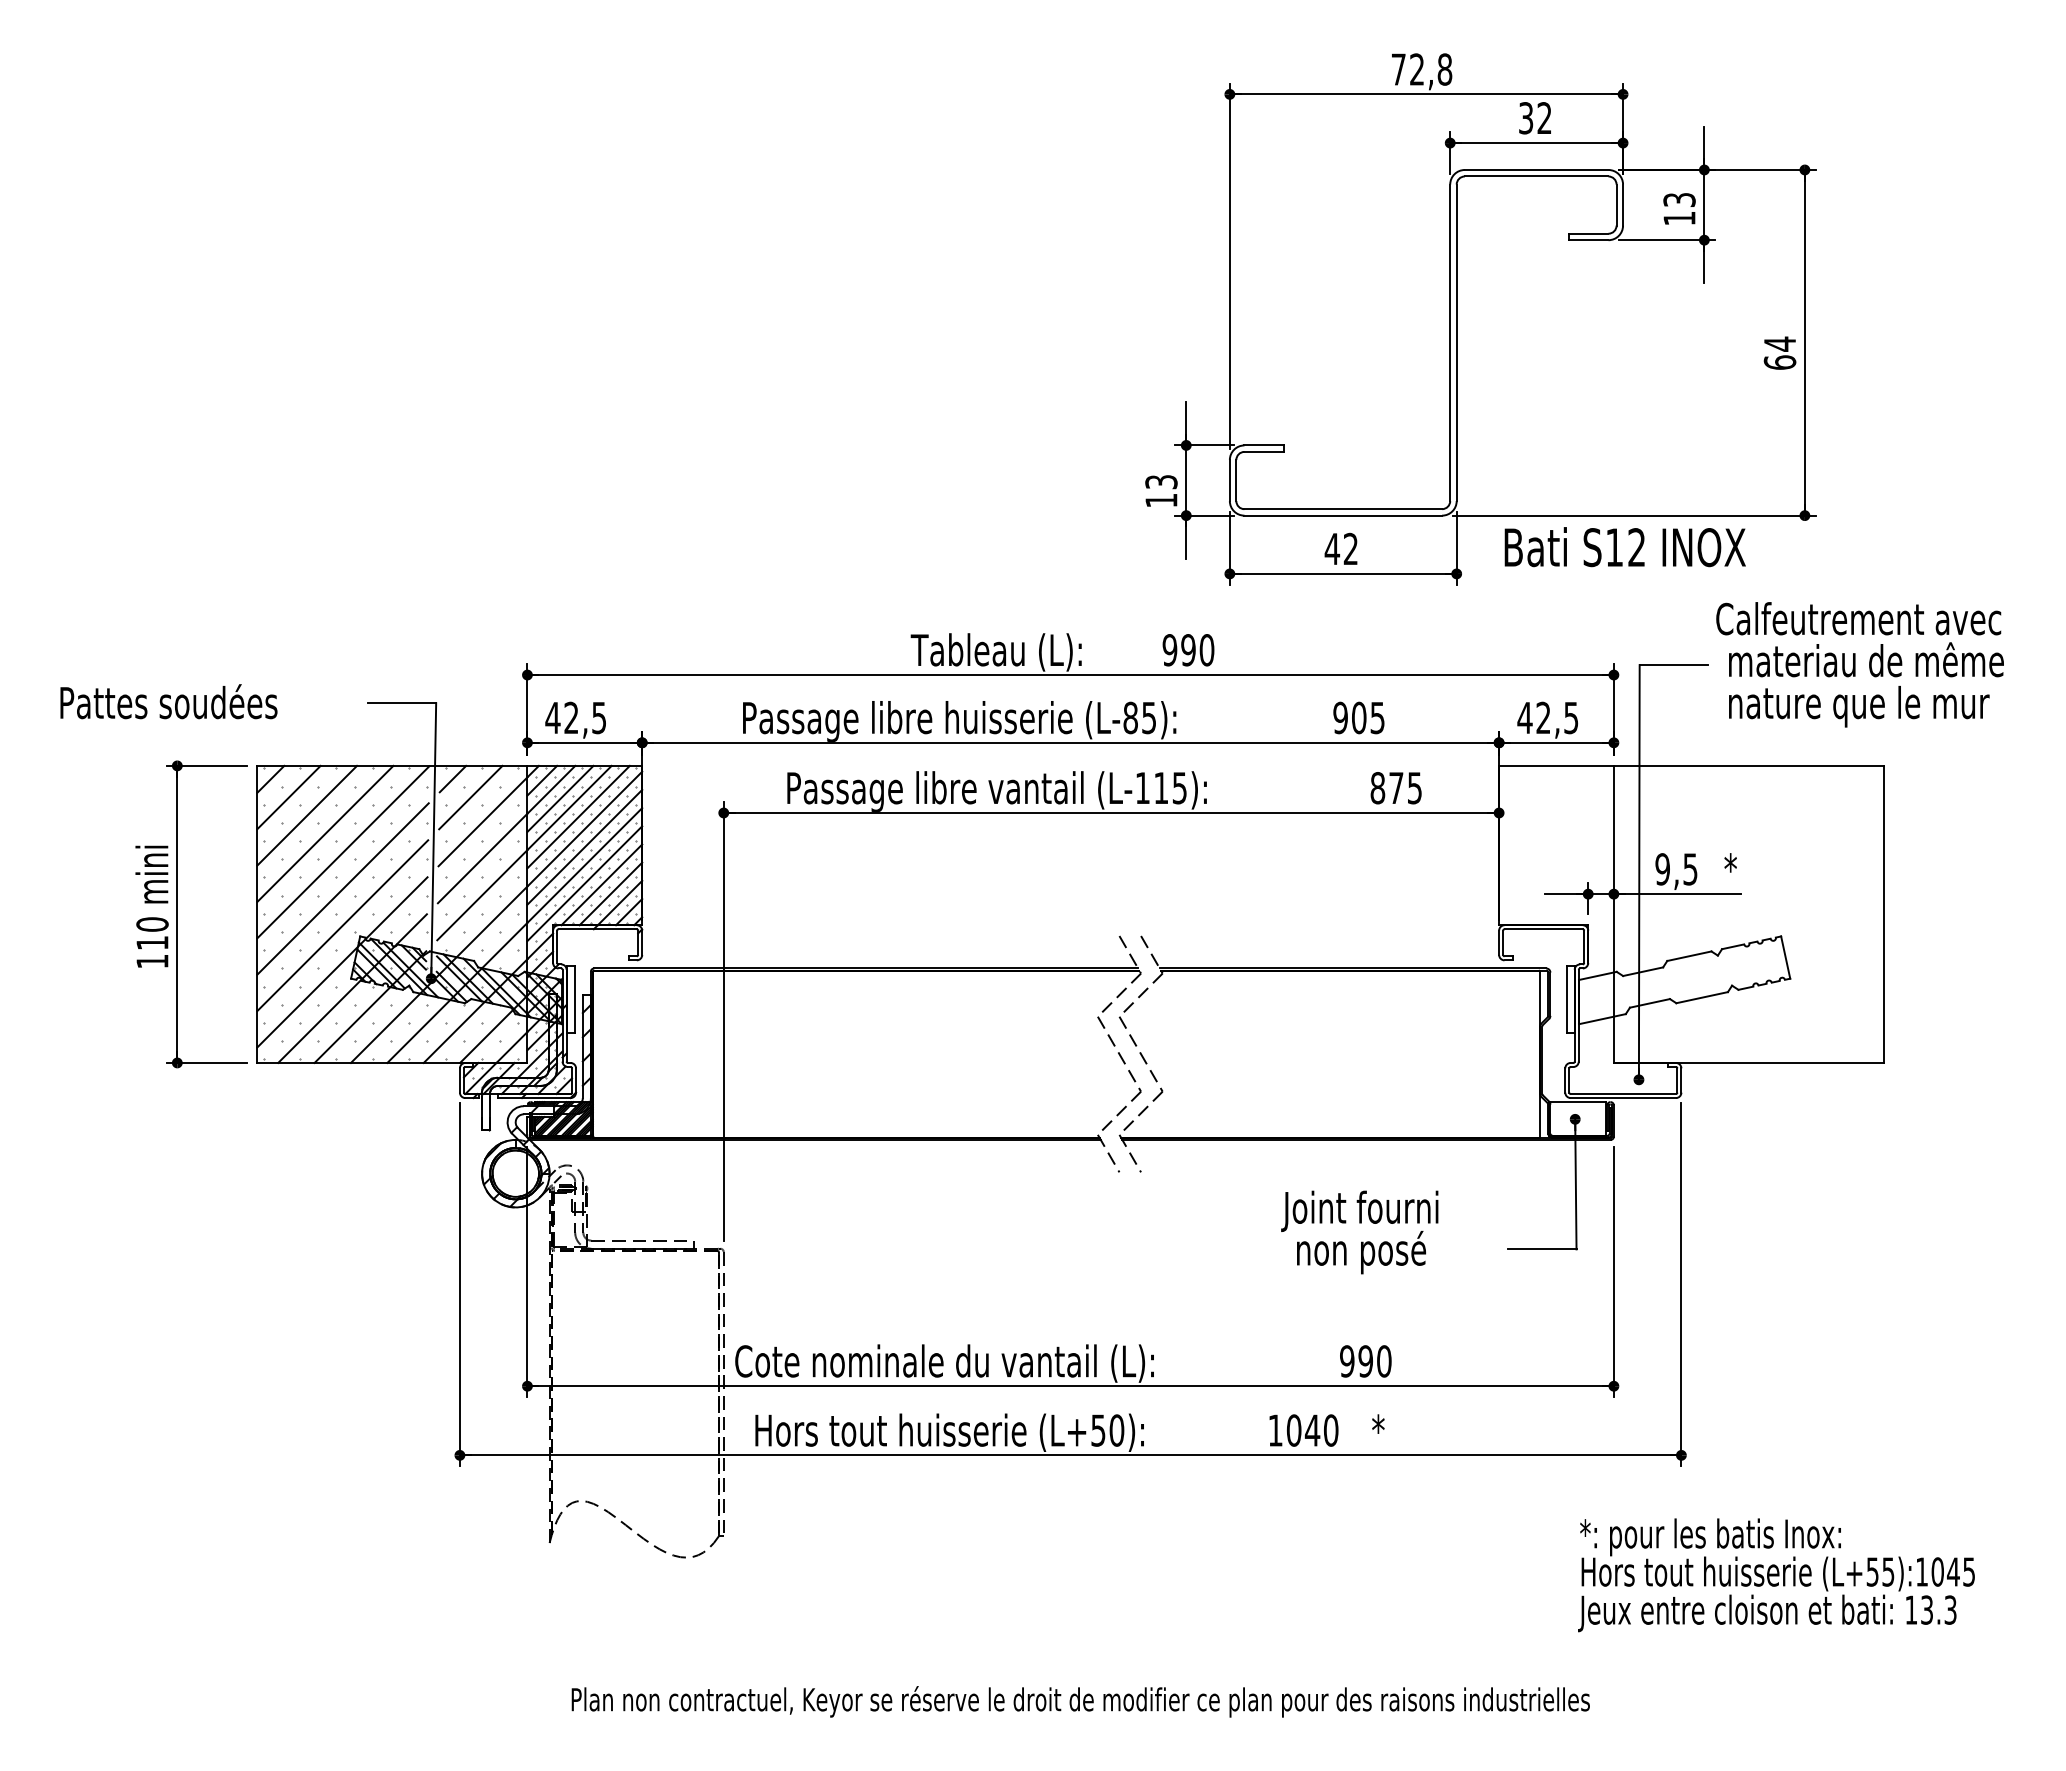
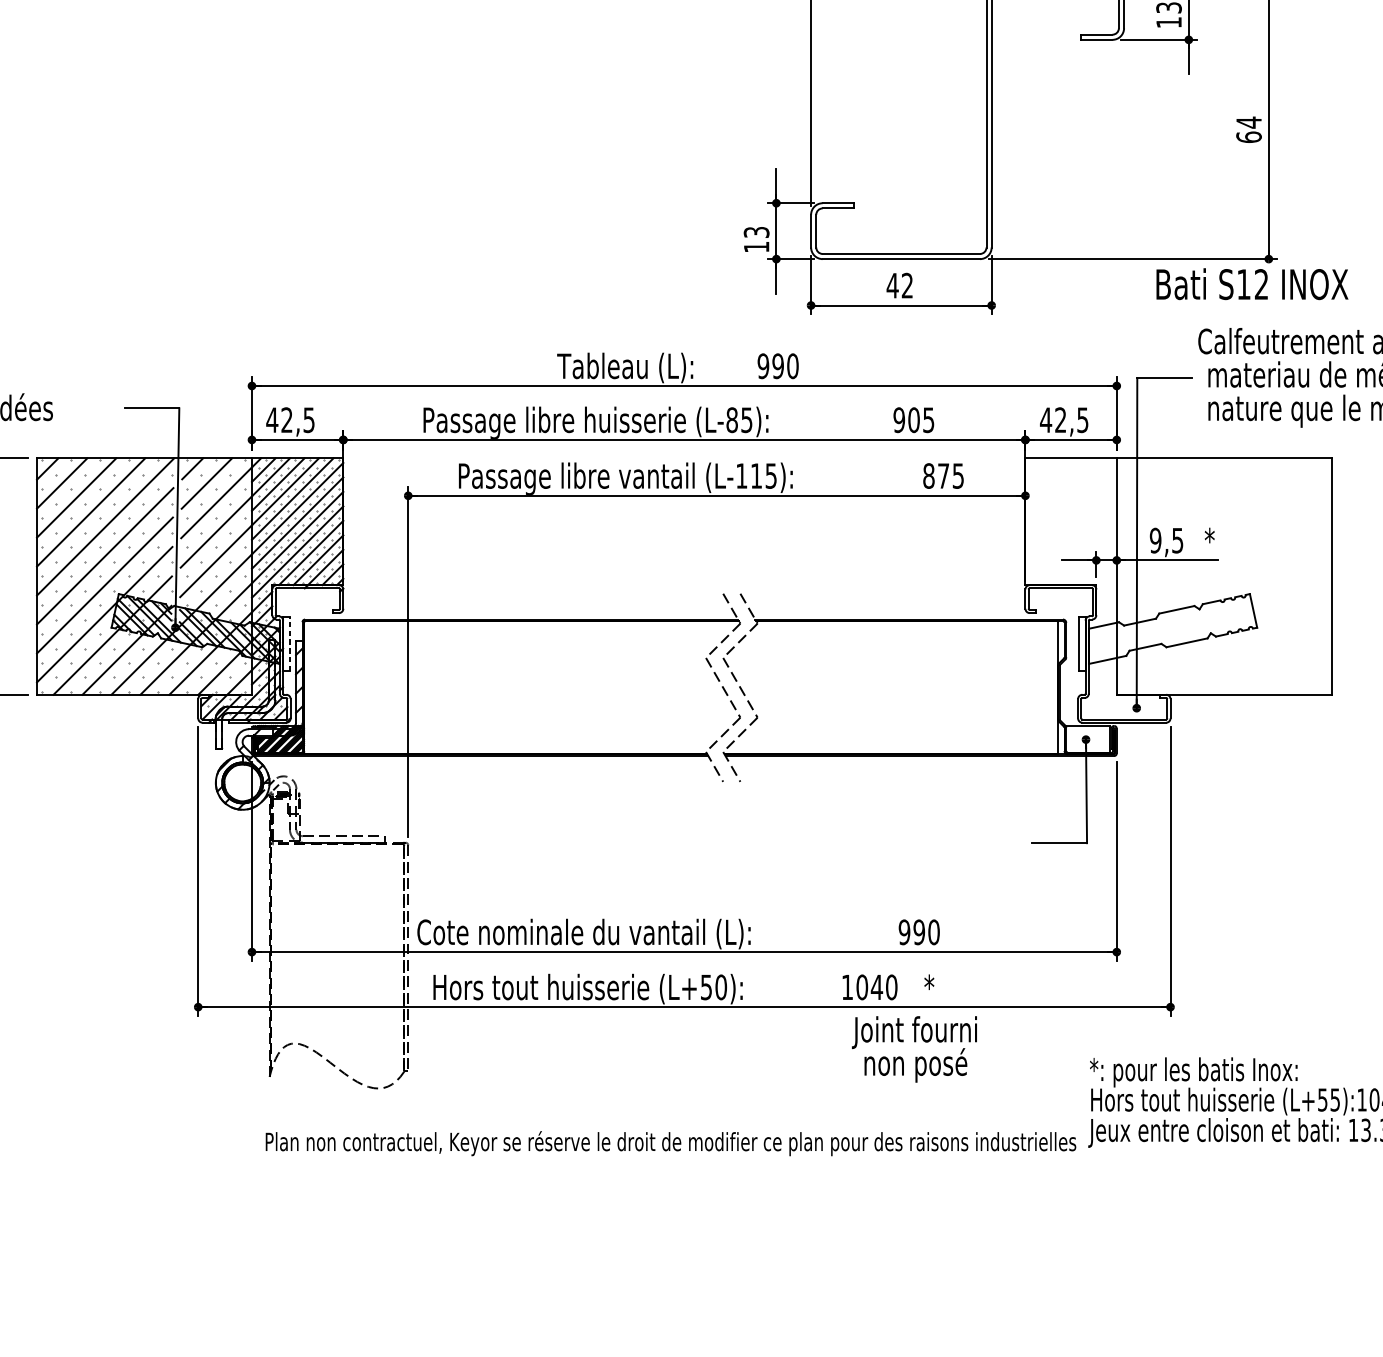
text: (1624, 547) -> (1251, 284), moved
line: (574, 999) -> (289, 644), solid -> dashed
text: (1359, 1232) -> (914, 1049), moved
text: (1080, 1701) -> (670, 1143), moved

